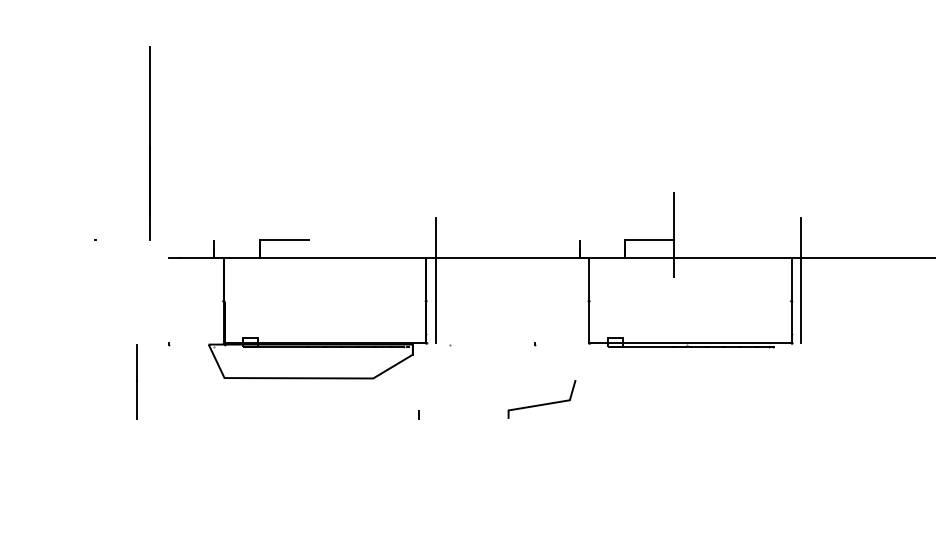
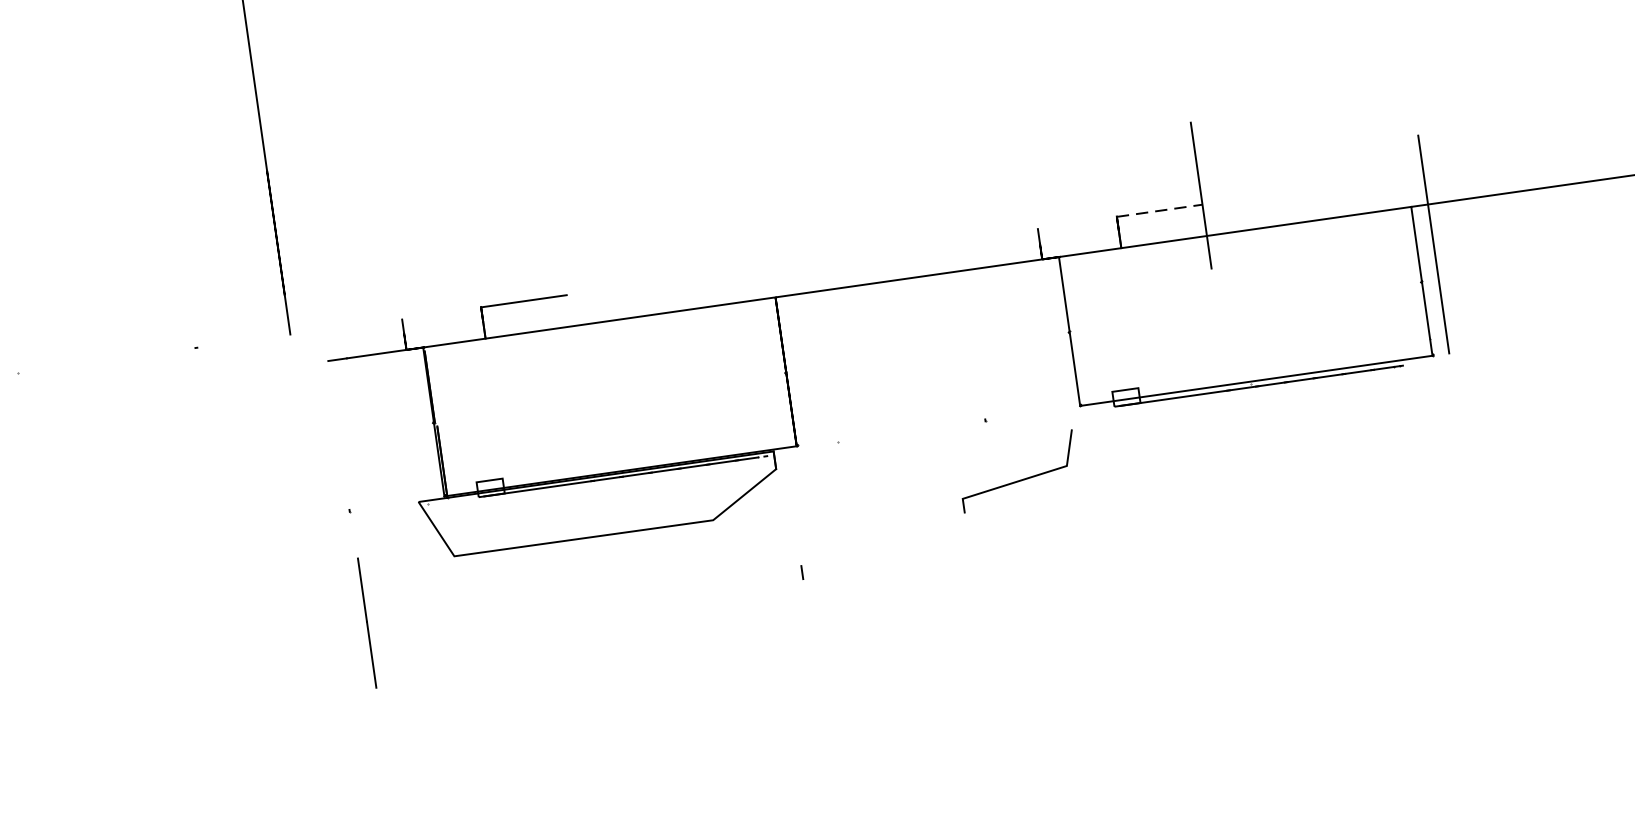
line: (649, 239) -> (1159, 210), solid -> dashed
line: (435, 280) -> (797, 334), removed
line: (136, 381) -> (366, 622), moved
line: (542, 403) -> (1020, 478), moved

